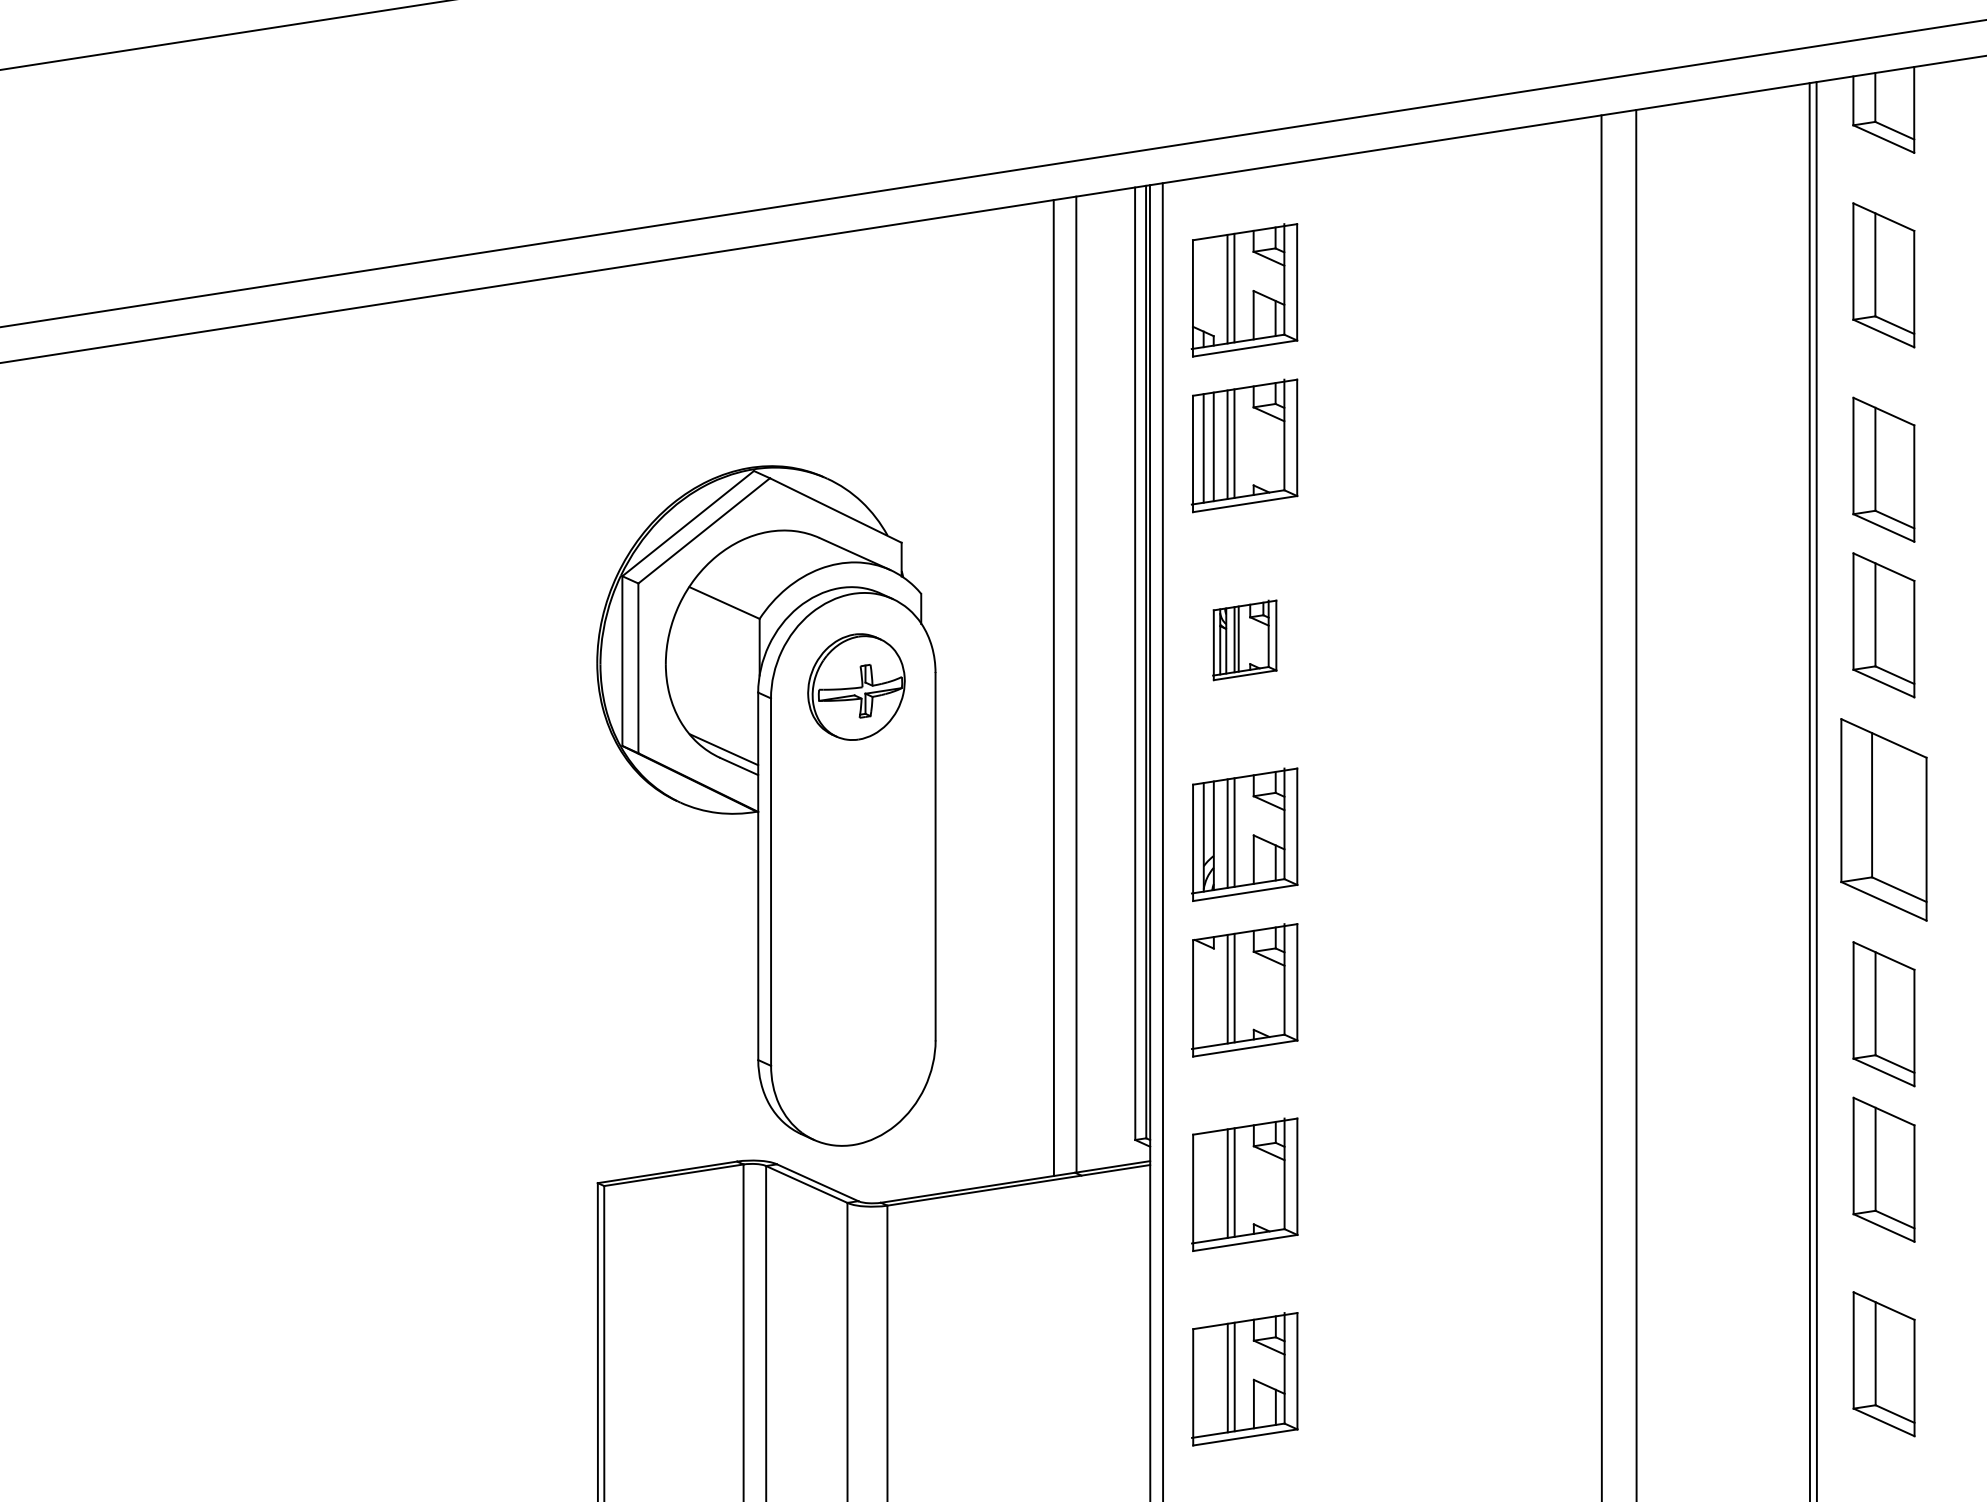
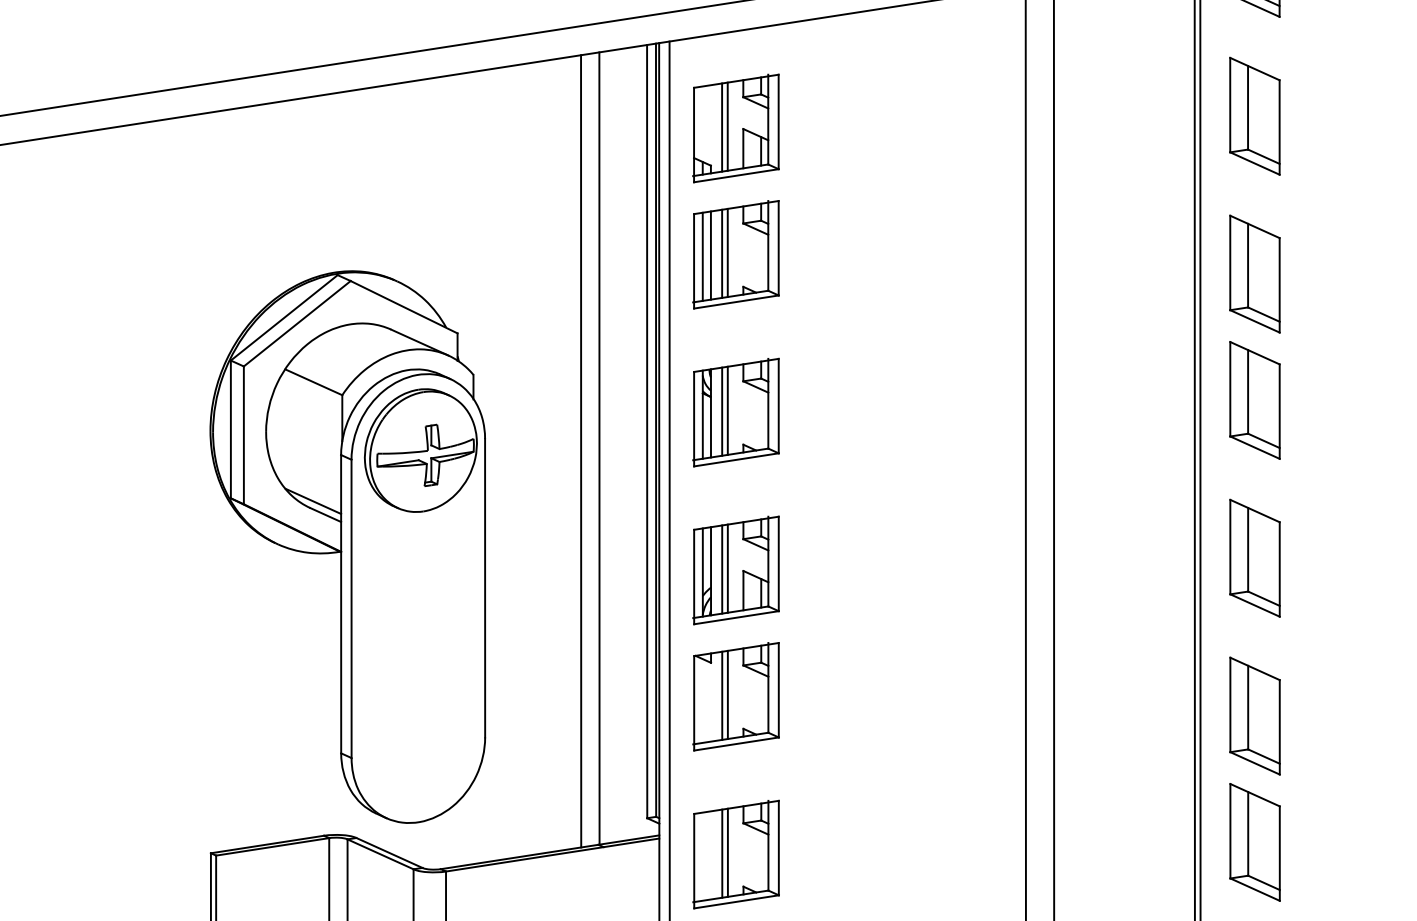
part: (1244, 640) -> (735, 412), size x1.67
part: (856, 686) -> (420, 450), size x1.43
part: (1883, 819) -> (1254, 558), size x0.71

